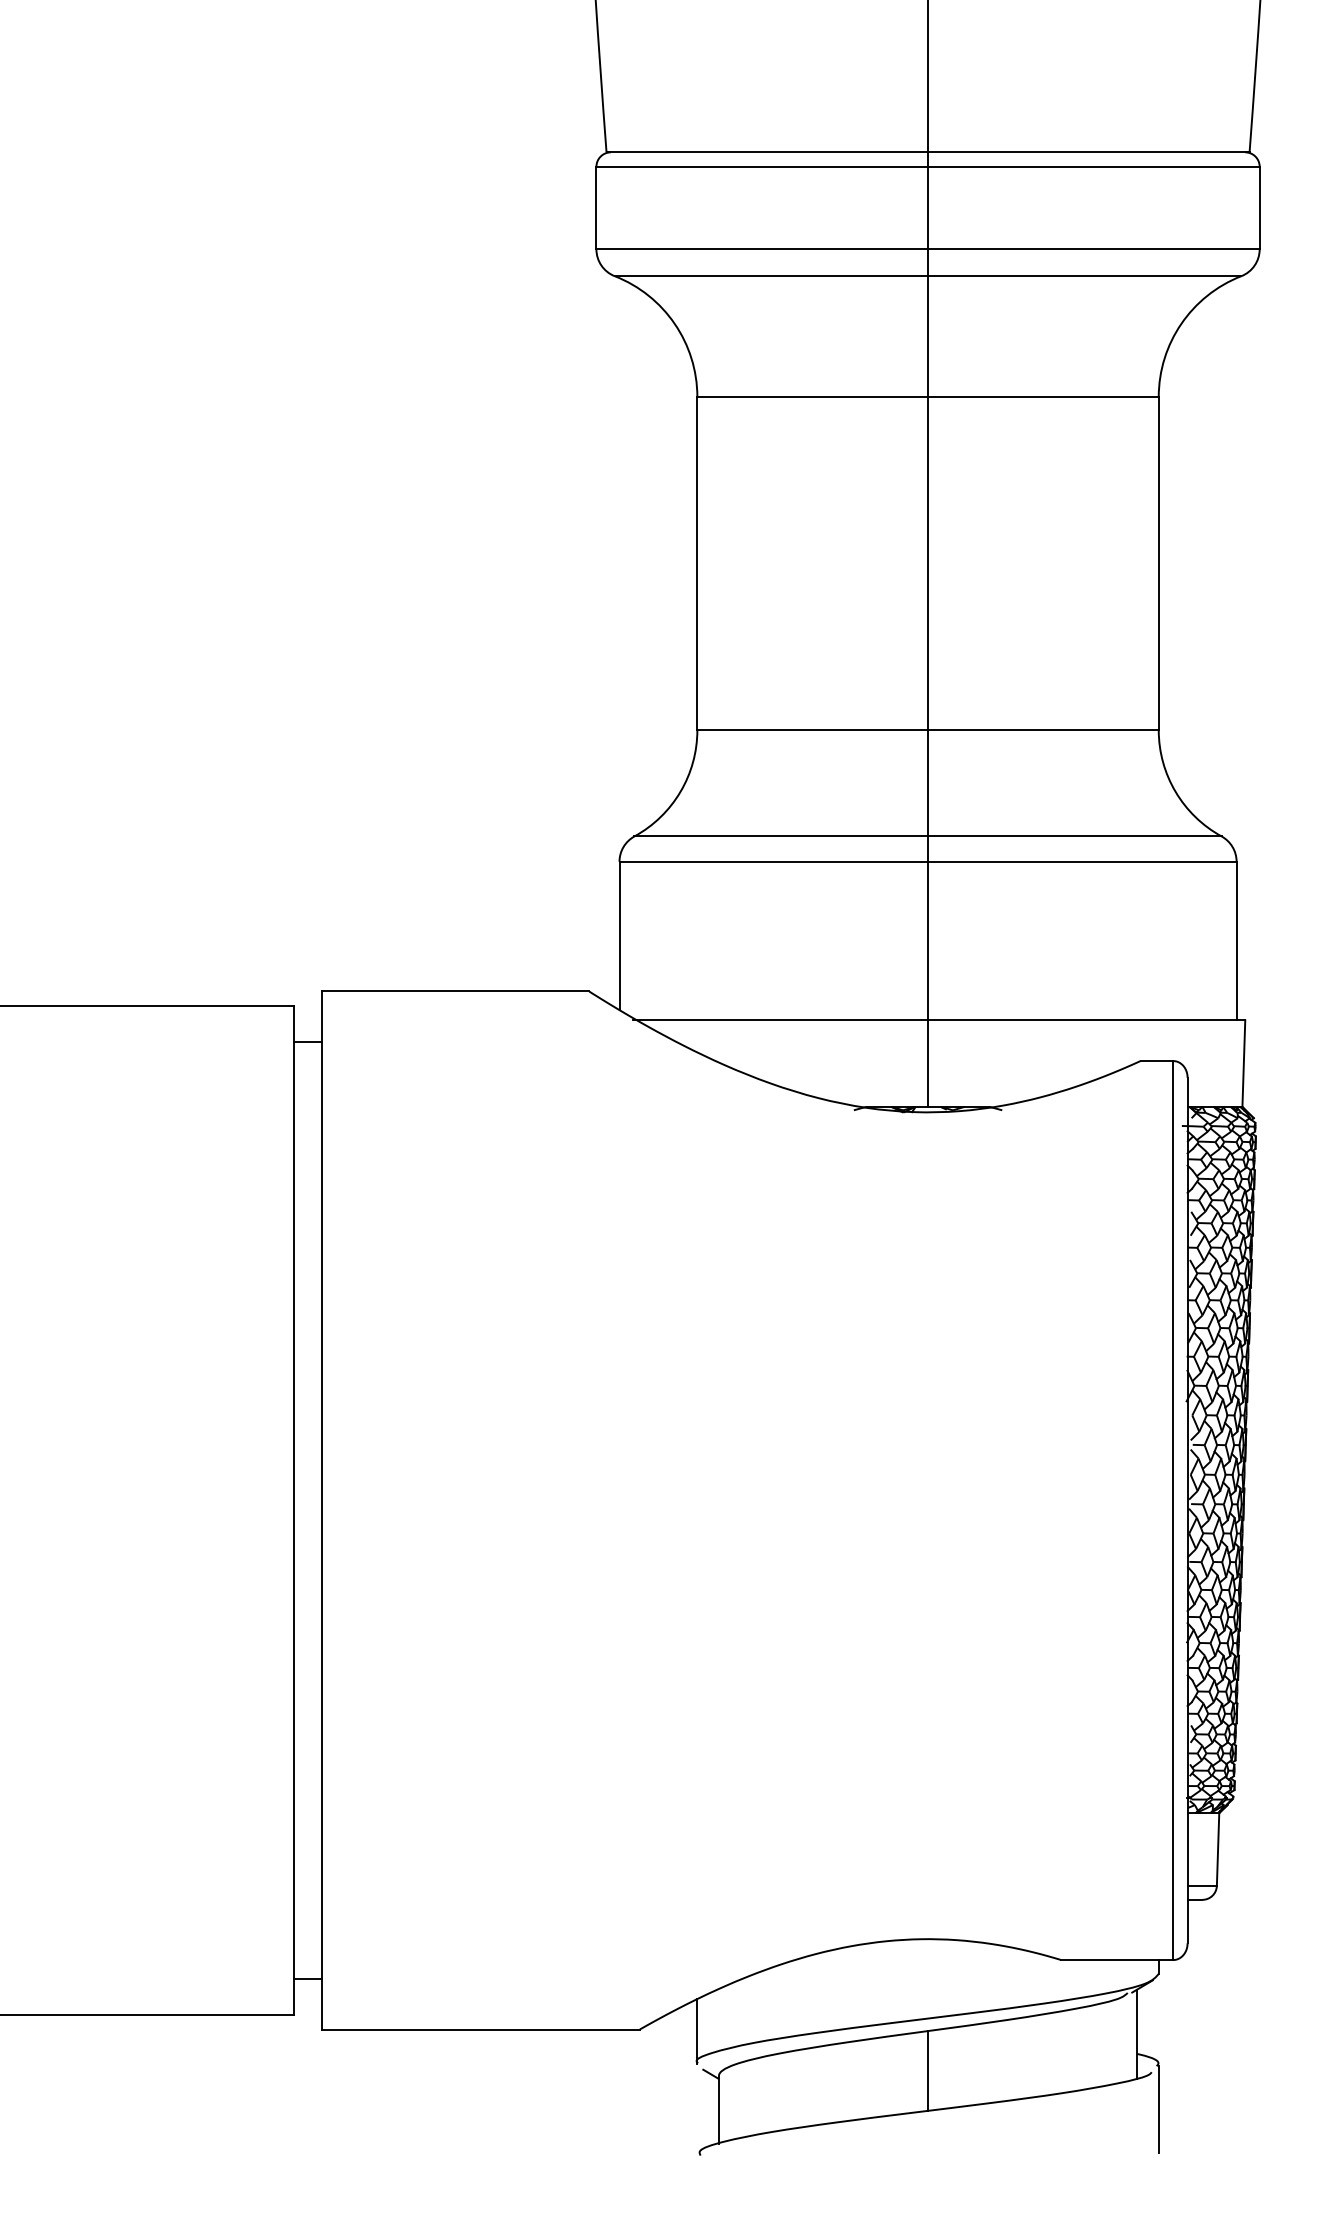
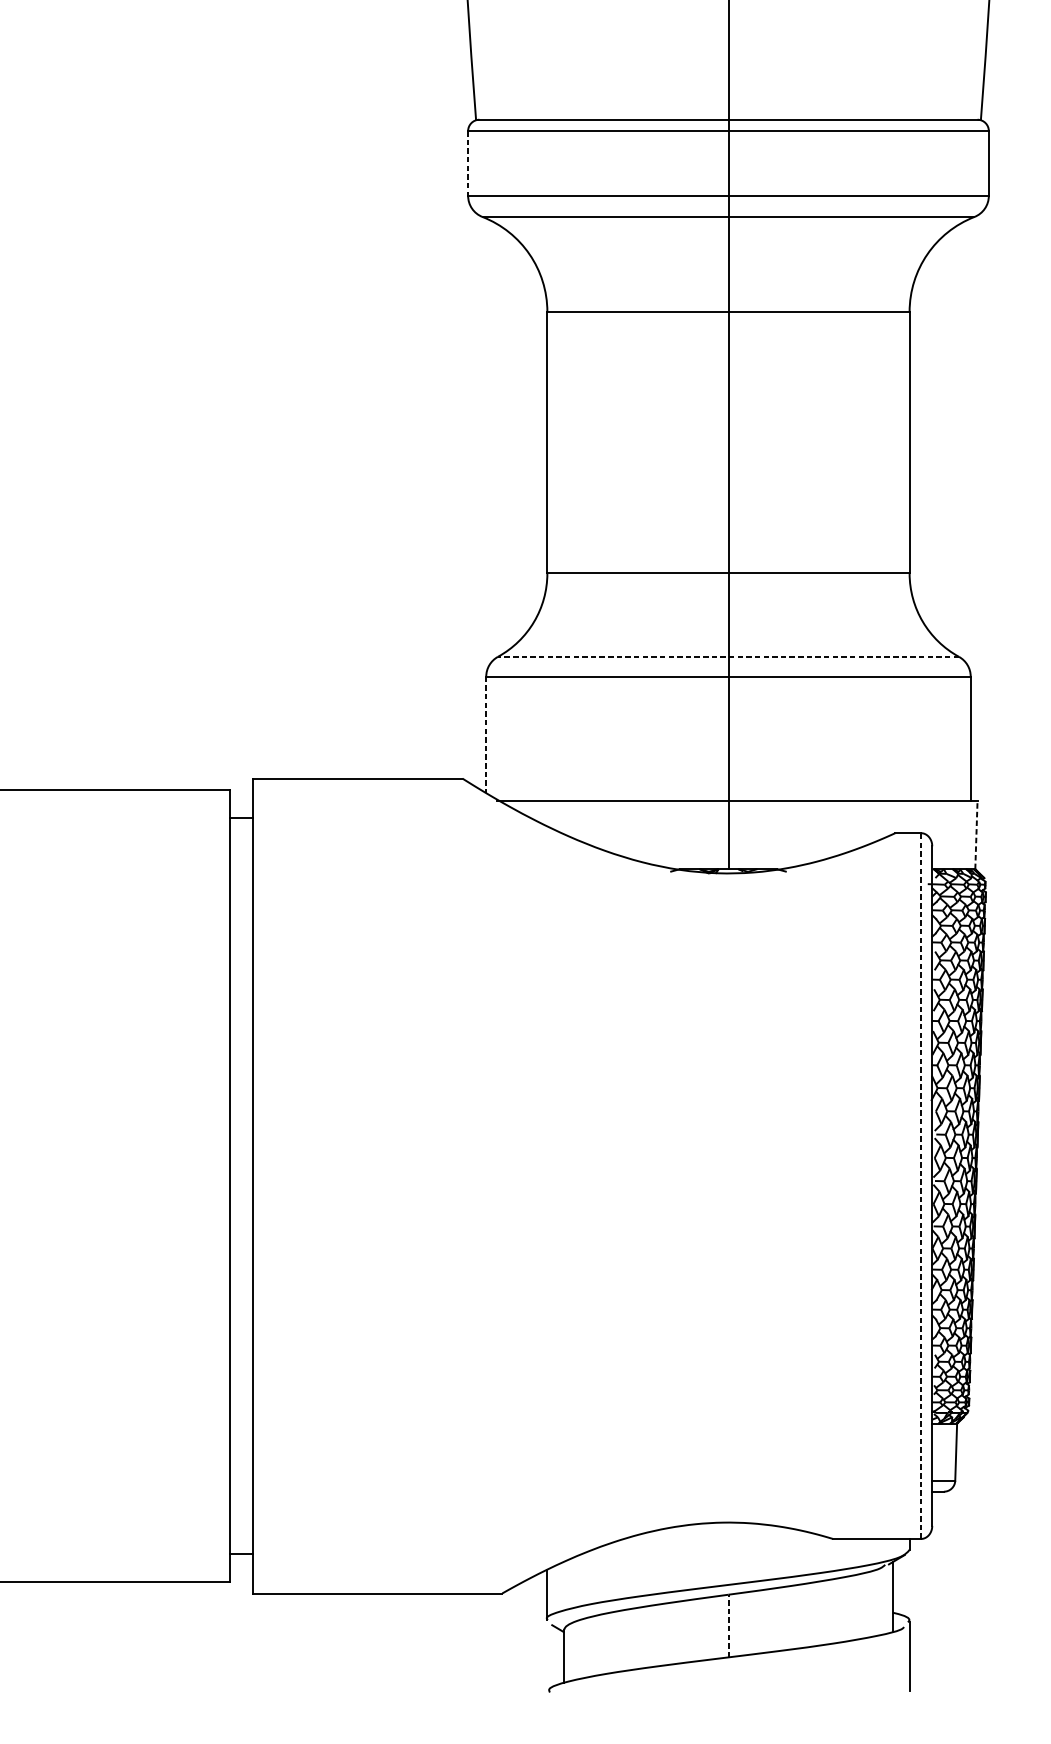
line: (596, 208) -> (468, 163), solid -> dashed
line: (928, 836) -> (728, 656), solid -> dashed
line: (619, 936) -> (486, 735), solid -> dashed
line: (1243, 1063) -> (976, 835), solid -> dashed
line: (1173, 1510) -> (921, 1186), solid -> dashed
line: (928, 2070) -> (728, 1625), solid -> dashed

